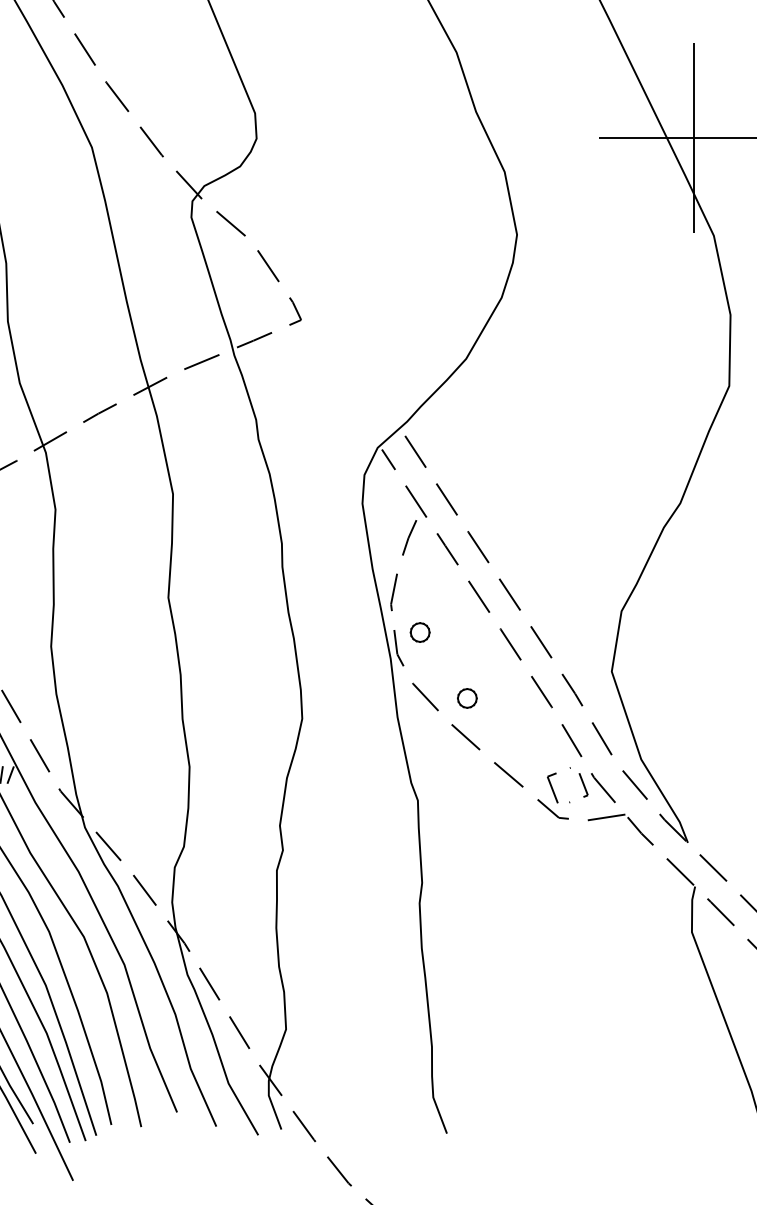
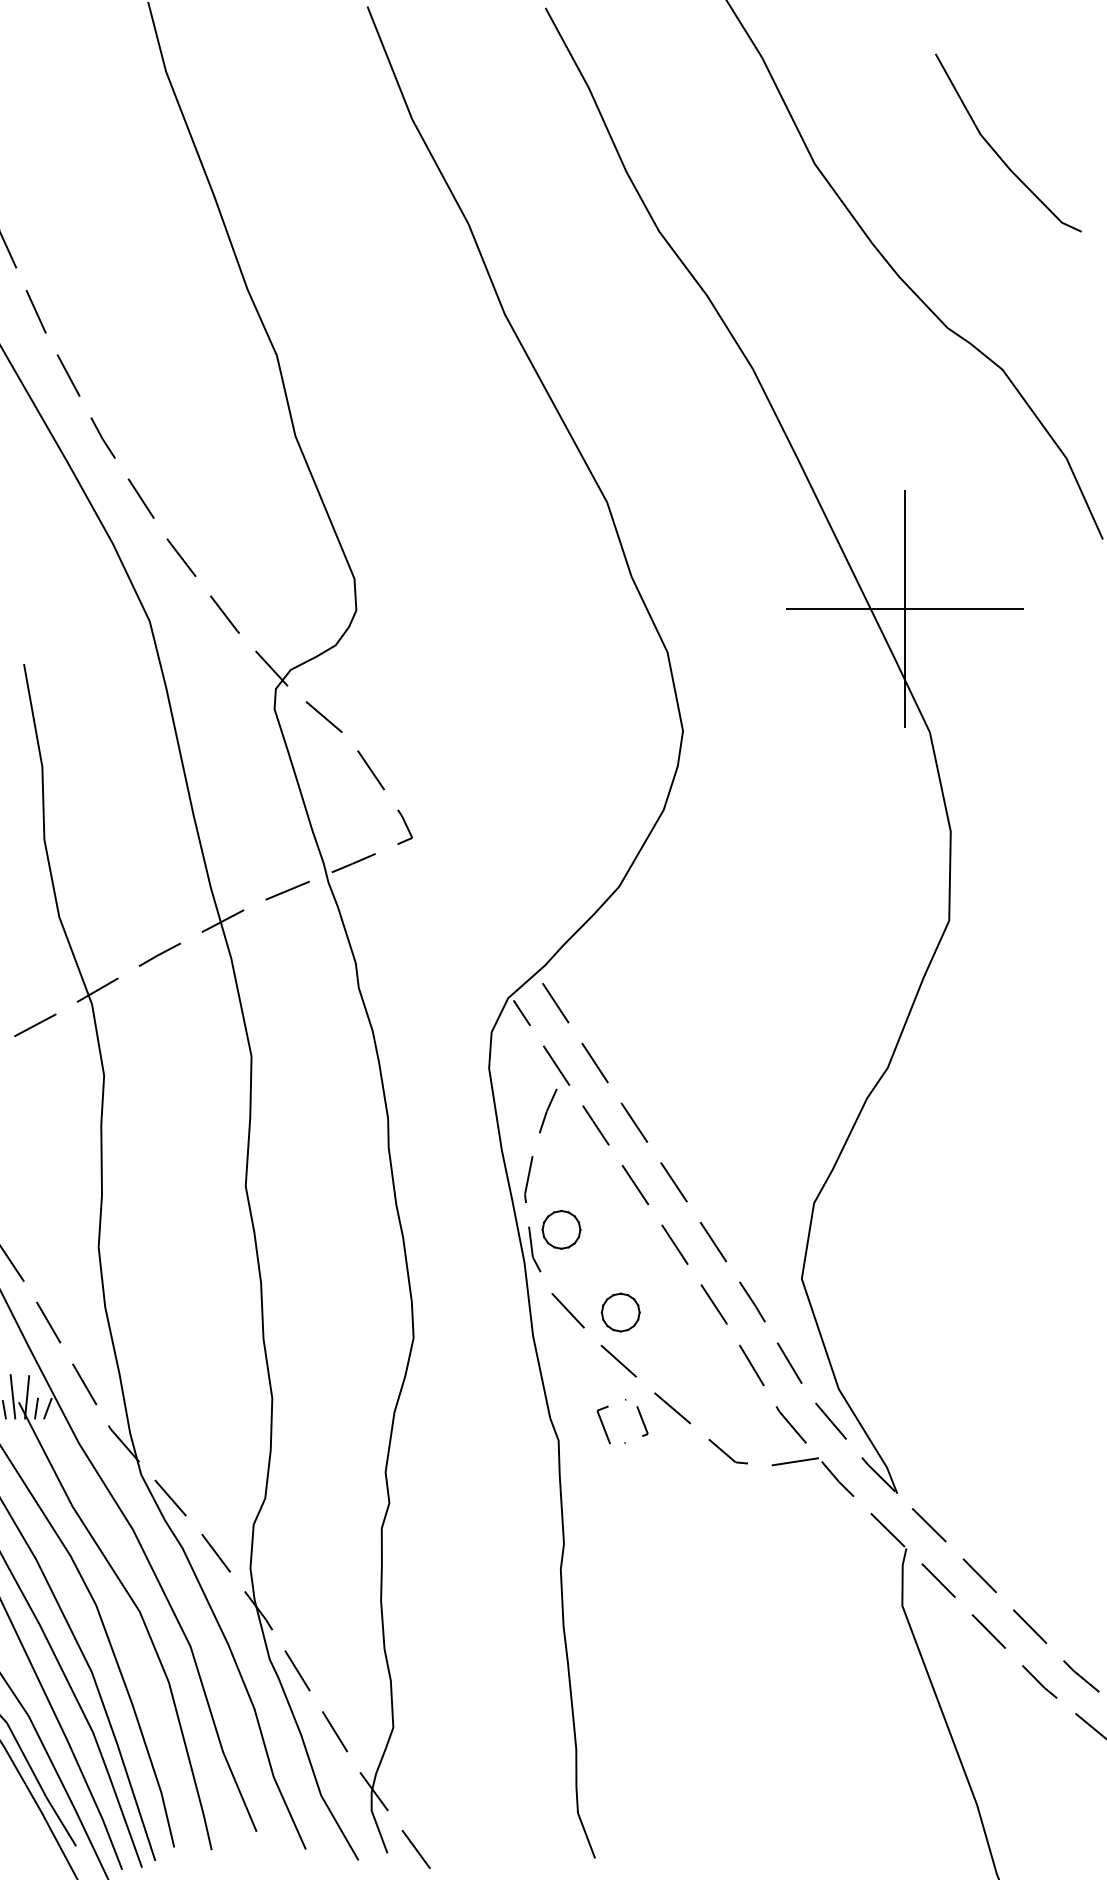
part: (420, 632) -> (561, 1229), size x1.6
part: (467, 698) -> (620, 1312), size x1.6
part: (581, 780) -> (639, 1415), moved

